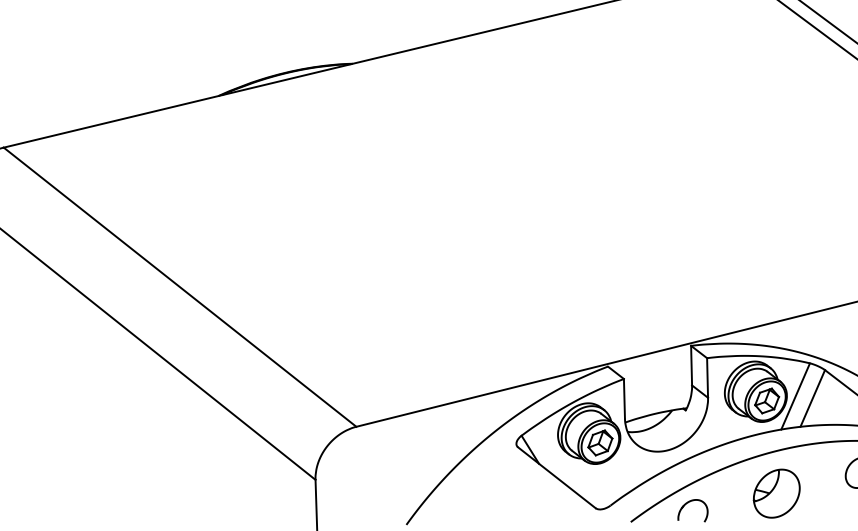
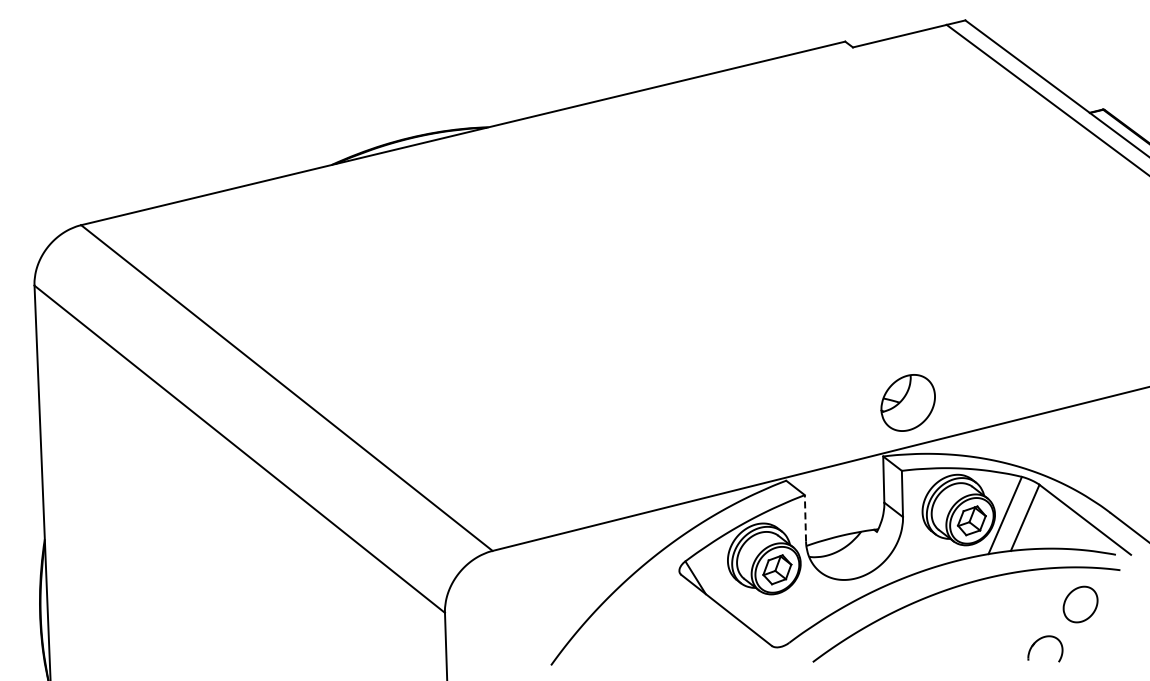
line: (624, 398) -> (805, 517), solid -> dashed
part: (776, 493) -> (907, 402), moved
part: (689, 502) -> (1041, 639), moved

